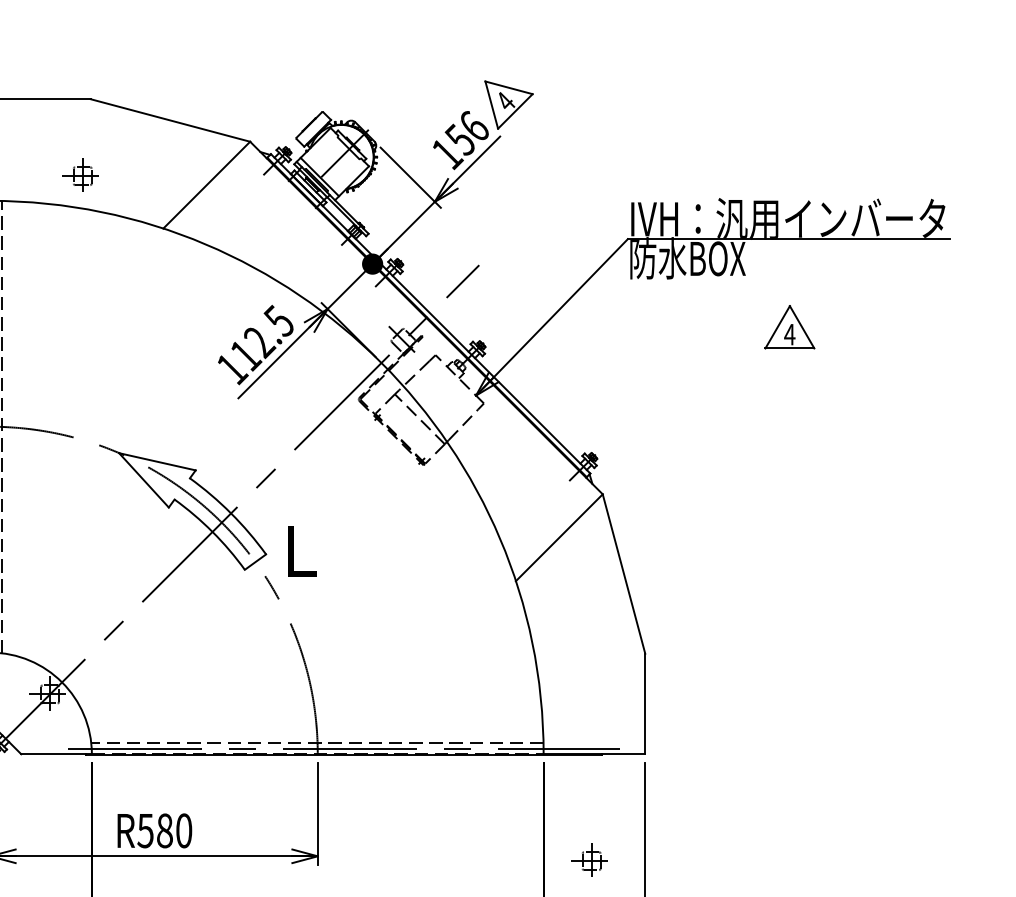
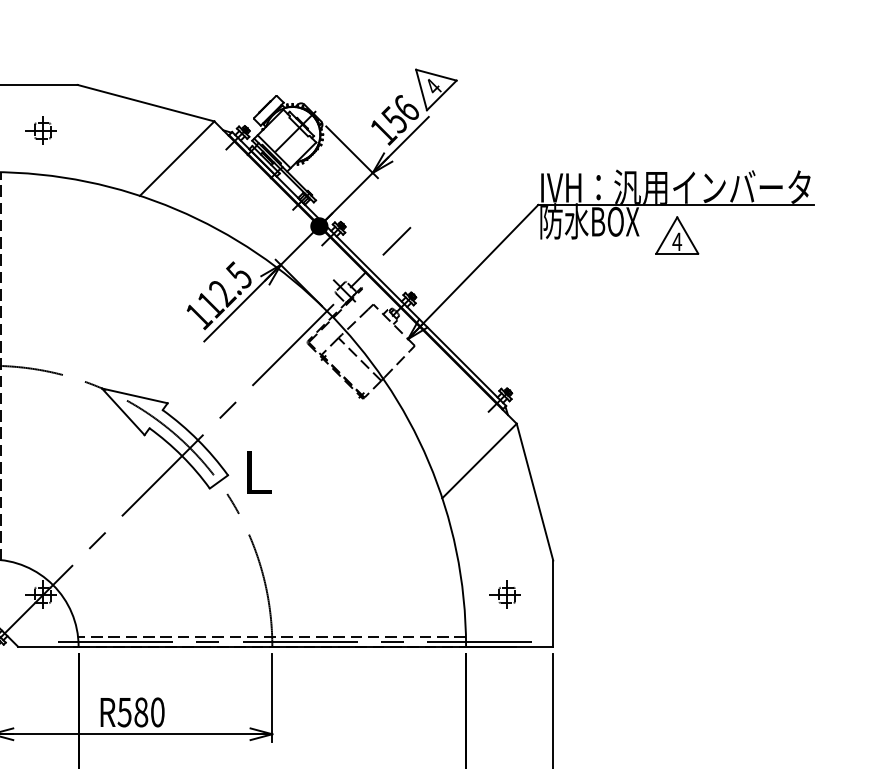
part: (80, 175) -> (40, 130), moved
part: (790, 327) -> (677, 235), moved
part: (588, 860) -> (504, 594), moved

